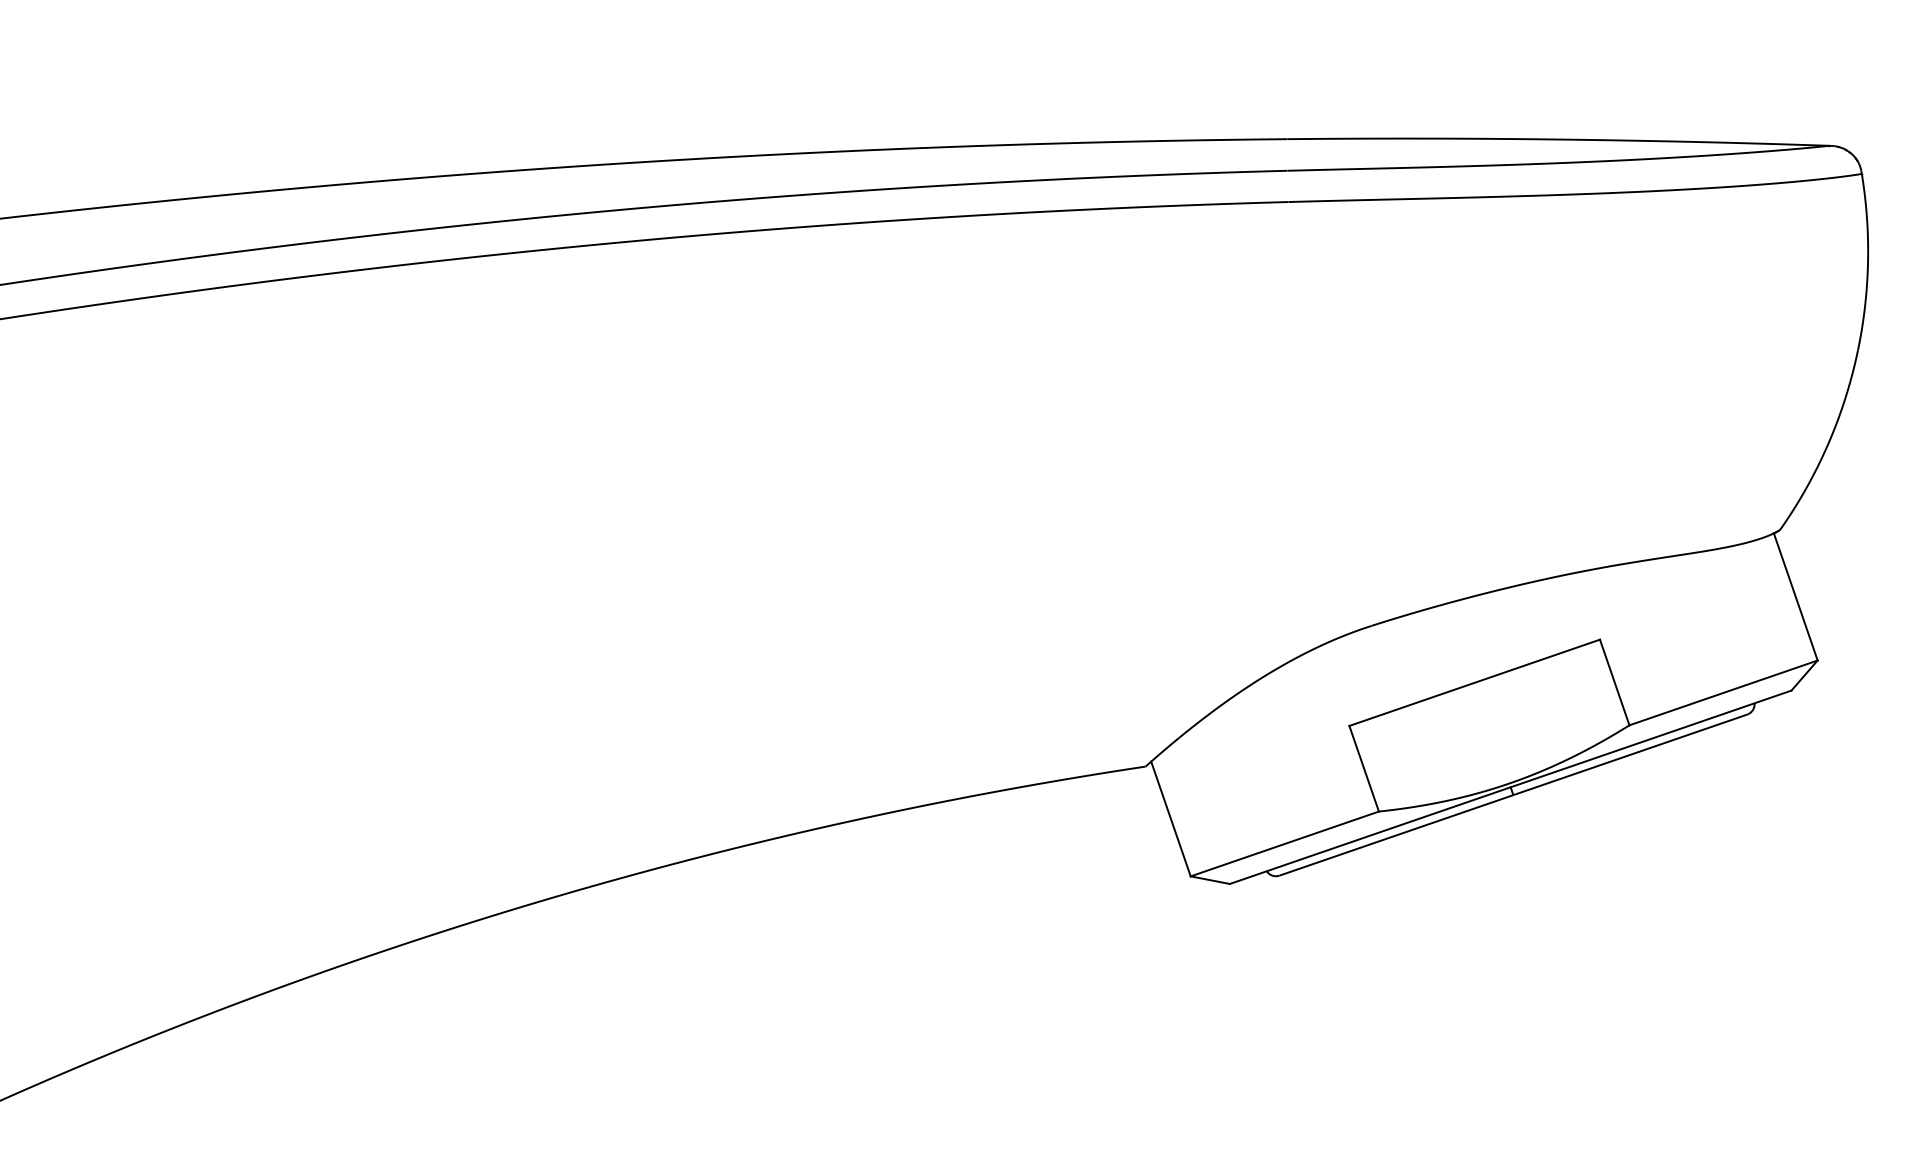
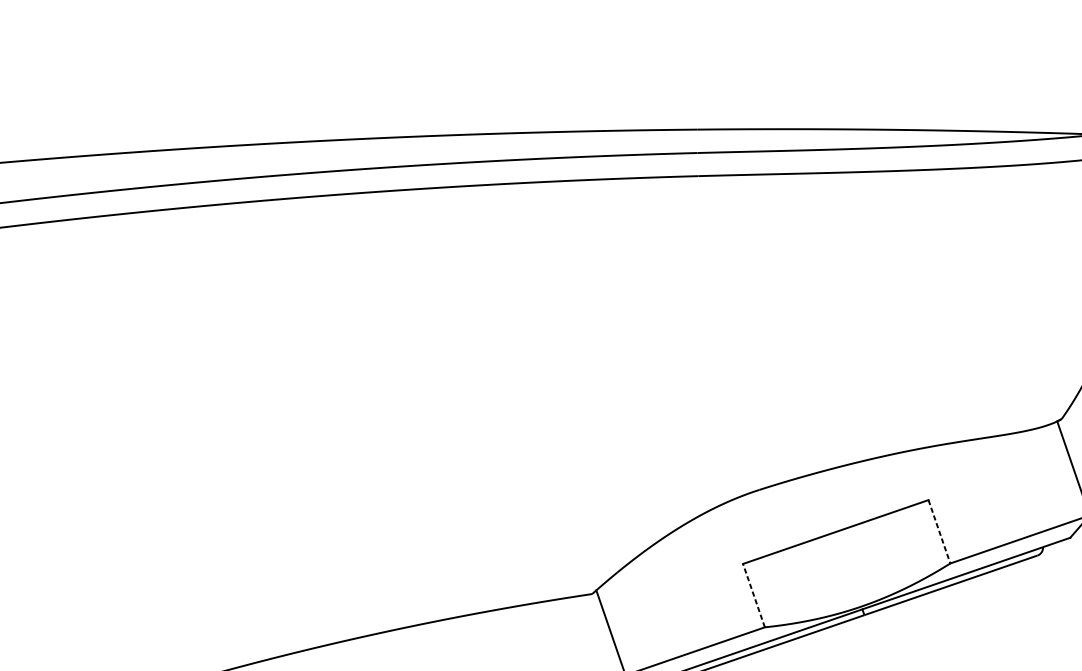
line: (1614, 682) -> (939, 531), solid -> dashed
line: (1363, 768) -> (753, 595), solid -> dashed

